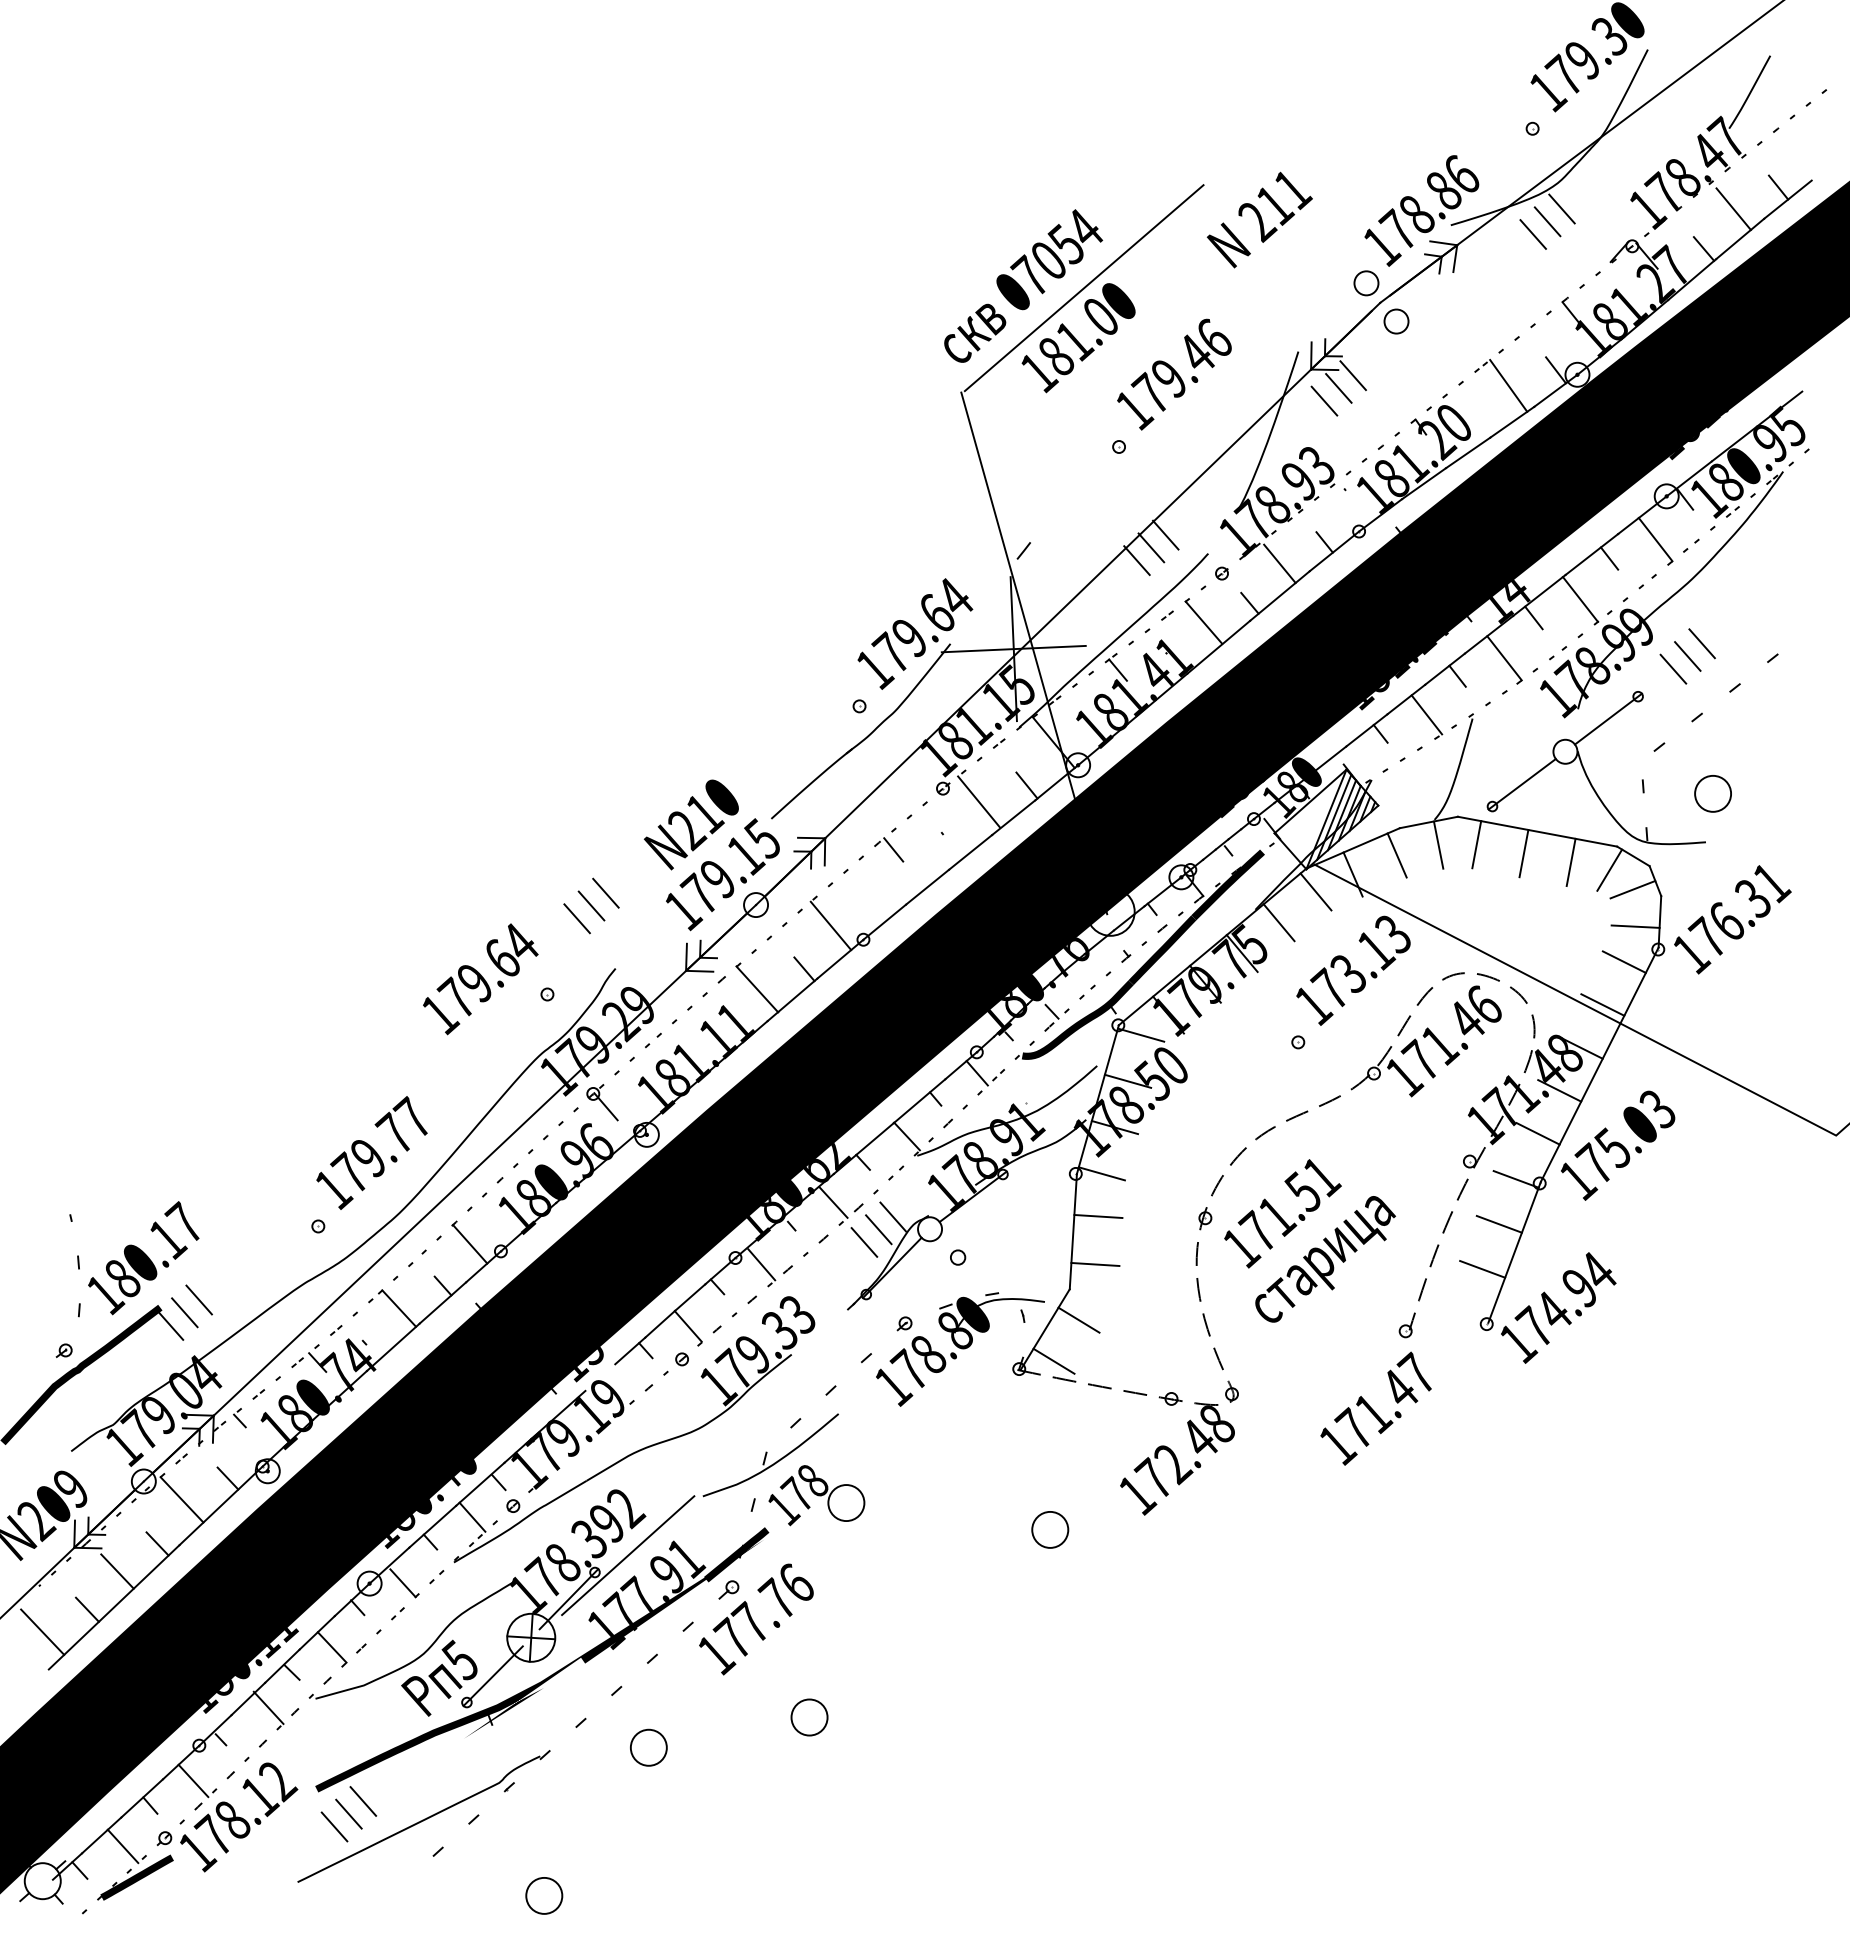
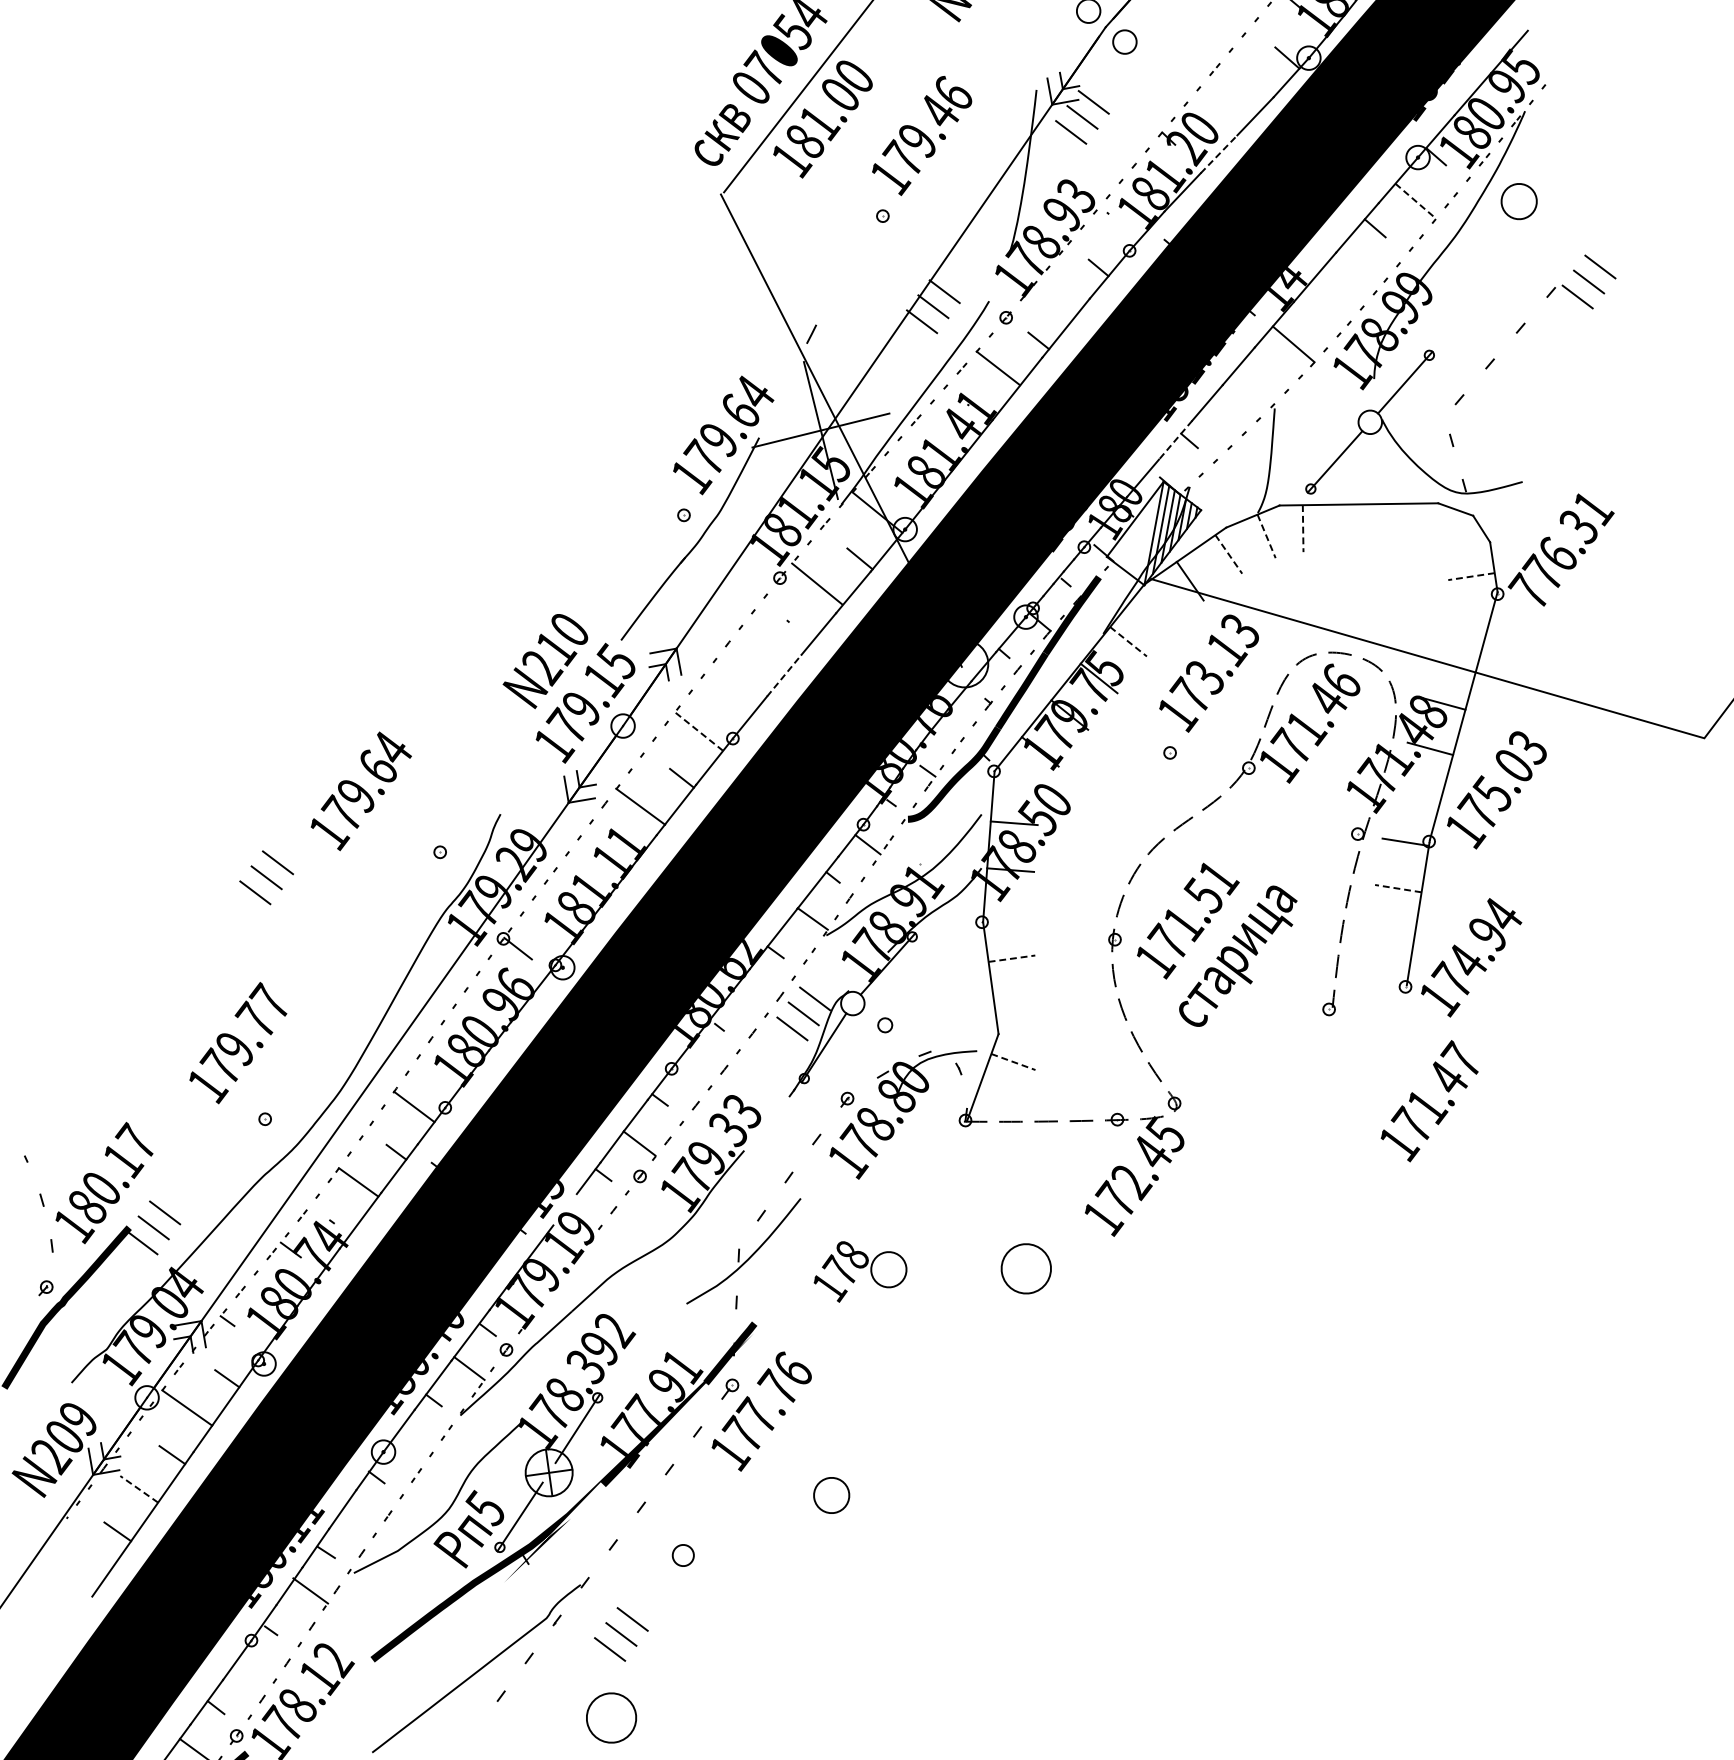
line: (1508, 385) -> (1244, 81), removed
line: (1468, 452) -> (1219, 153), solid -> dashed
line: (1655, 540) -> (1415, 202), solid -> dashed
line: (1279, 563) -> (1059, 296), removed
line: (1579, 599) -> (1354, 273), removed
line: (1533, 617) -> (1313, 299), removed
part: (1687, 656) -> (1588, 282), moved
line: (1117, 669) -> (924, 430), removed
line: (1457, 675) -> (1251, 369), removed
line: (1426, 714) -> (1229, 413), removed
line: (1366, 730) -> (1175, 440), solid -> dashed
part: (1712, 793) -> (1518, 201), moved
line: (1438, 845) -> (1266, 536), solid -> dashed
line: (1476, 845) -> (1303, 529), solid -> dashed
line: (893, 849) -> (744, 646), removed
line: (1523, 853) -> (1349, 528), removed
line: (1397, 855) -> (1229, 554), solid -> dashed
line: (1570, 862) -> (1396, 527), removed
line: (1609, 869) -> (1435, 526), removed
line: (927, 887) -> (784, 676), solid -> dashed
line: (1632, 889) -> (1461, 541), removed
line: (1315, 891) -> (1157, 604), removed
part: (591, 905) -> (266, 877), moved
line: (1279, 923) -> (1129, 642), solid -> dashed
line: (830, 925) -> (698, 731), solid -> dashed
line: (1635, 926) -> (1471, 576), solid -> dashed
text: (1690, 952) -> (1529, 590), 176.31 -> 776.31
line: (1623, 961) -> (1466, 612), removed
text: (480, 979) -> (361, 791), moved
line: (1602, 1004) -> (1454, 657), removed
line: (1140, 1034) -> (1017, 775), removed
line: (1537, 1133) -> (1417, 794), removed
text: (371, 1152) -> (237, 1043), moved
line: (1101, 1173) -> (1006, 916), removed
line: (833, 1202) -> (755, 996), removed
line: (1098, 1216) -> (1012, 958), solid -> dashed
line: (1498, 1224) -> (1397, 888), solid -> dashed
line: (1095, 1263) -> (1018, 1004), removed
line: (761, 1264) -> (697, 1070), removed
line: (1482, 1269) -> (1390, 935), removed
line: (1079, 1320) -> (1013, 1062), solid -> dashed
line: (1053, 1360) -> (996, 1105), removed
text: (1375, 1408) -> (1428, 1101), moved
text: (1216, 1422) -> (1165, 1133), 172.48 -> 172.45
part: (816, 1495) -> (858, 1268), moved
part: (1050, 1529) -> (1026, 1268), size x1.4
line: (628, 1555) -> (626, 1375), removed
line: (117, 1571) -> (139, 1489), solid -> dashed
line: (402, 1583) -> (415, 1445), removed
line: (42, 1631) -> (78, 1561), removed
line: (331, 1647) -> (359, 1520), removed
part: (648, 1747) -> (682, 1555), size x0.6
line: (193, 1780) -> (252, 1675), removed
part: (348, 1814) -> (621, 1634), moved
part: (544, 1895) -> (611, 1717), size x1.4

